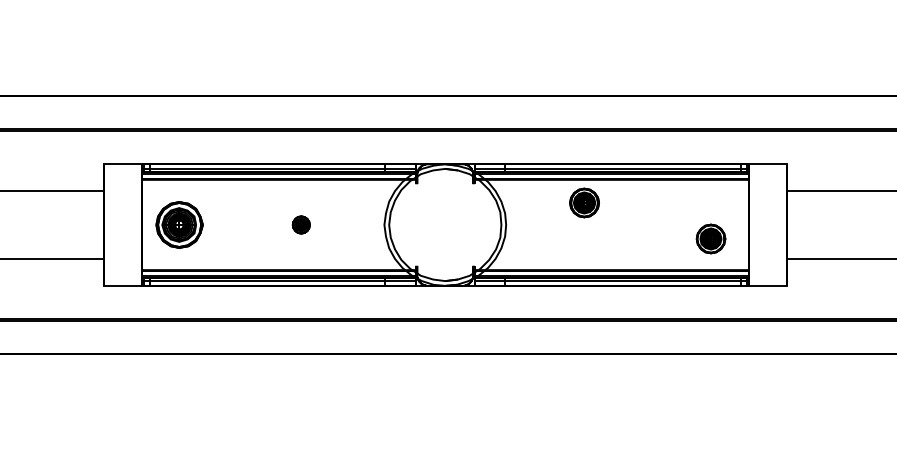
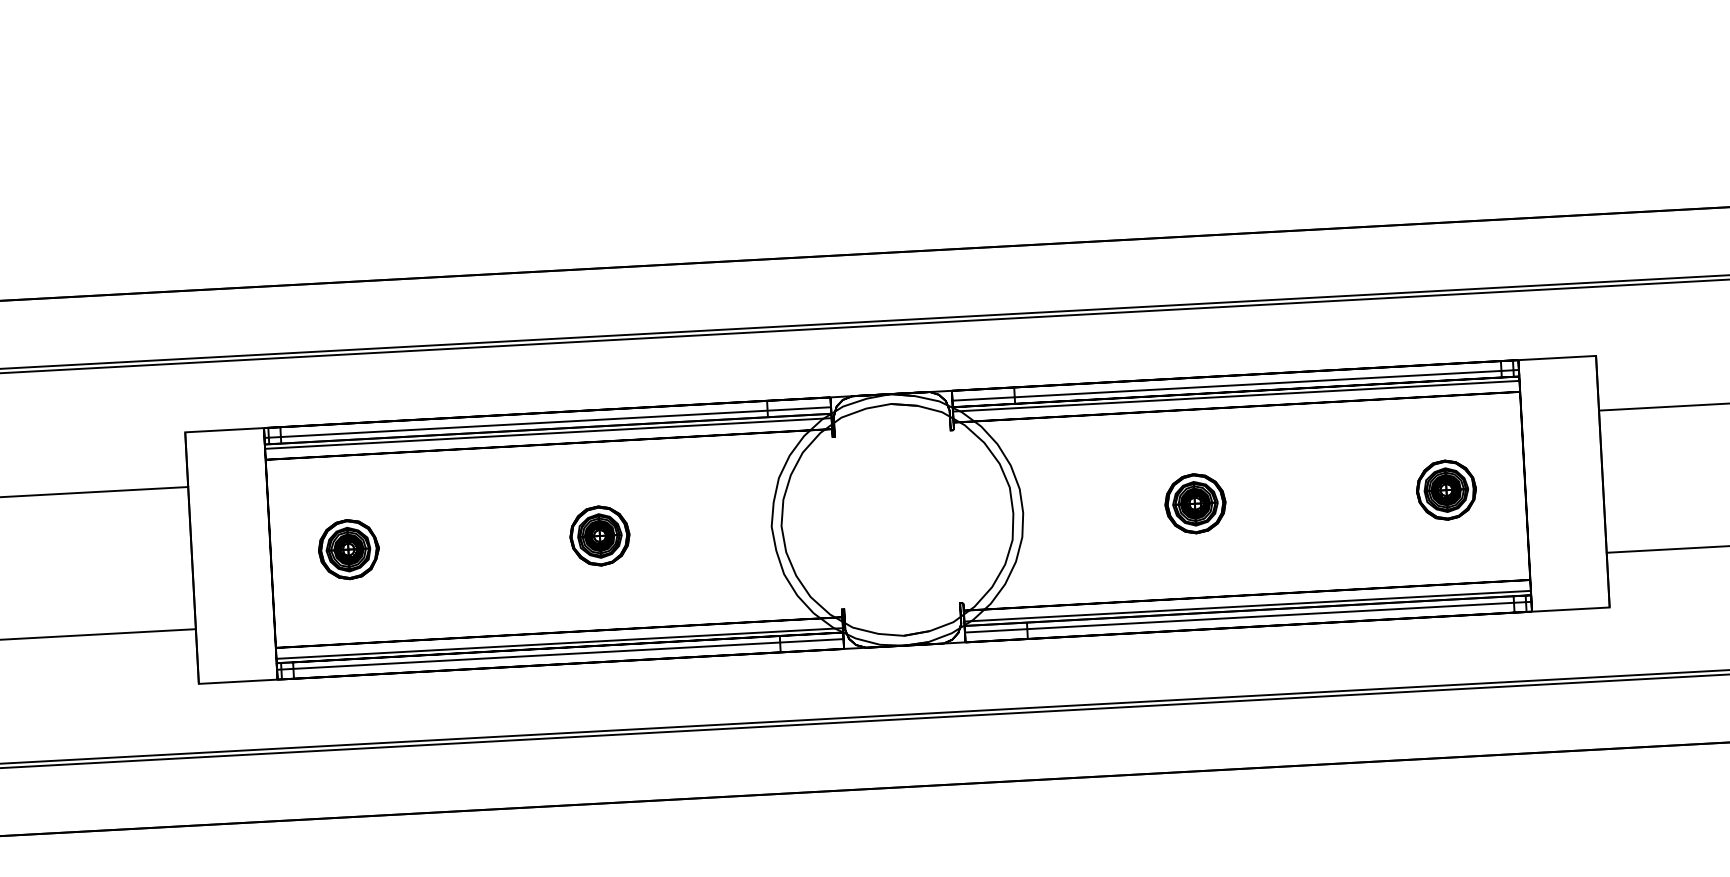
part: (584, 202) -> (1195, 502), moved
part: (179, 224) -> (348, 548), size x0.62
part: (301, 224) -> (600, 534), size x1.67
part: (710, 238) -> (1445, 489), moved

